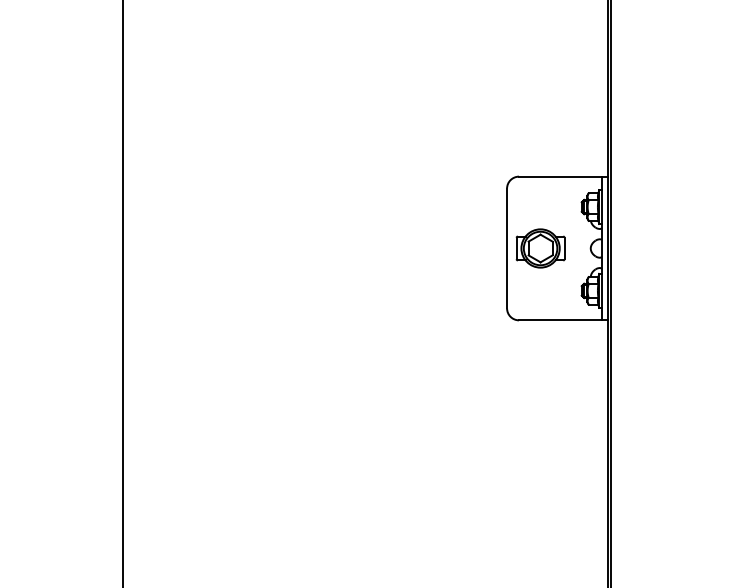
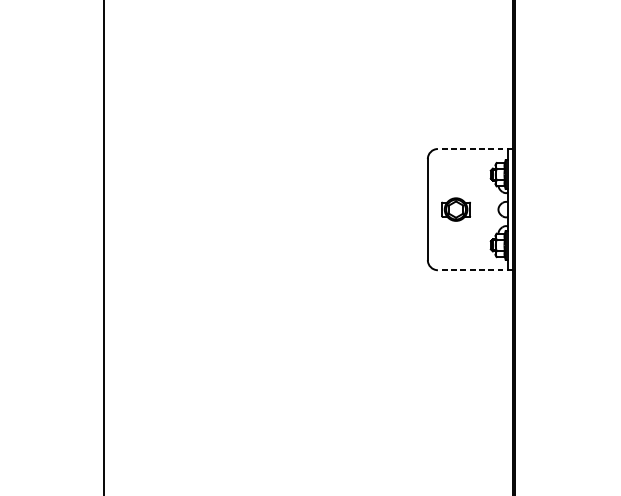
line: (562, 176) -> (474, 148), solid -> dashed
part: (540, 248) -> (456, 209), size x0.7
line: (562, 320) -> (474, 270), solid -> dashed

